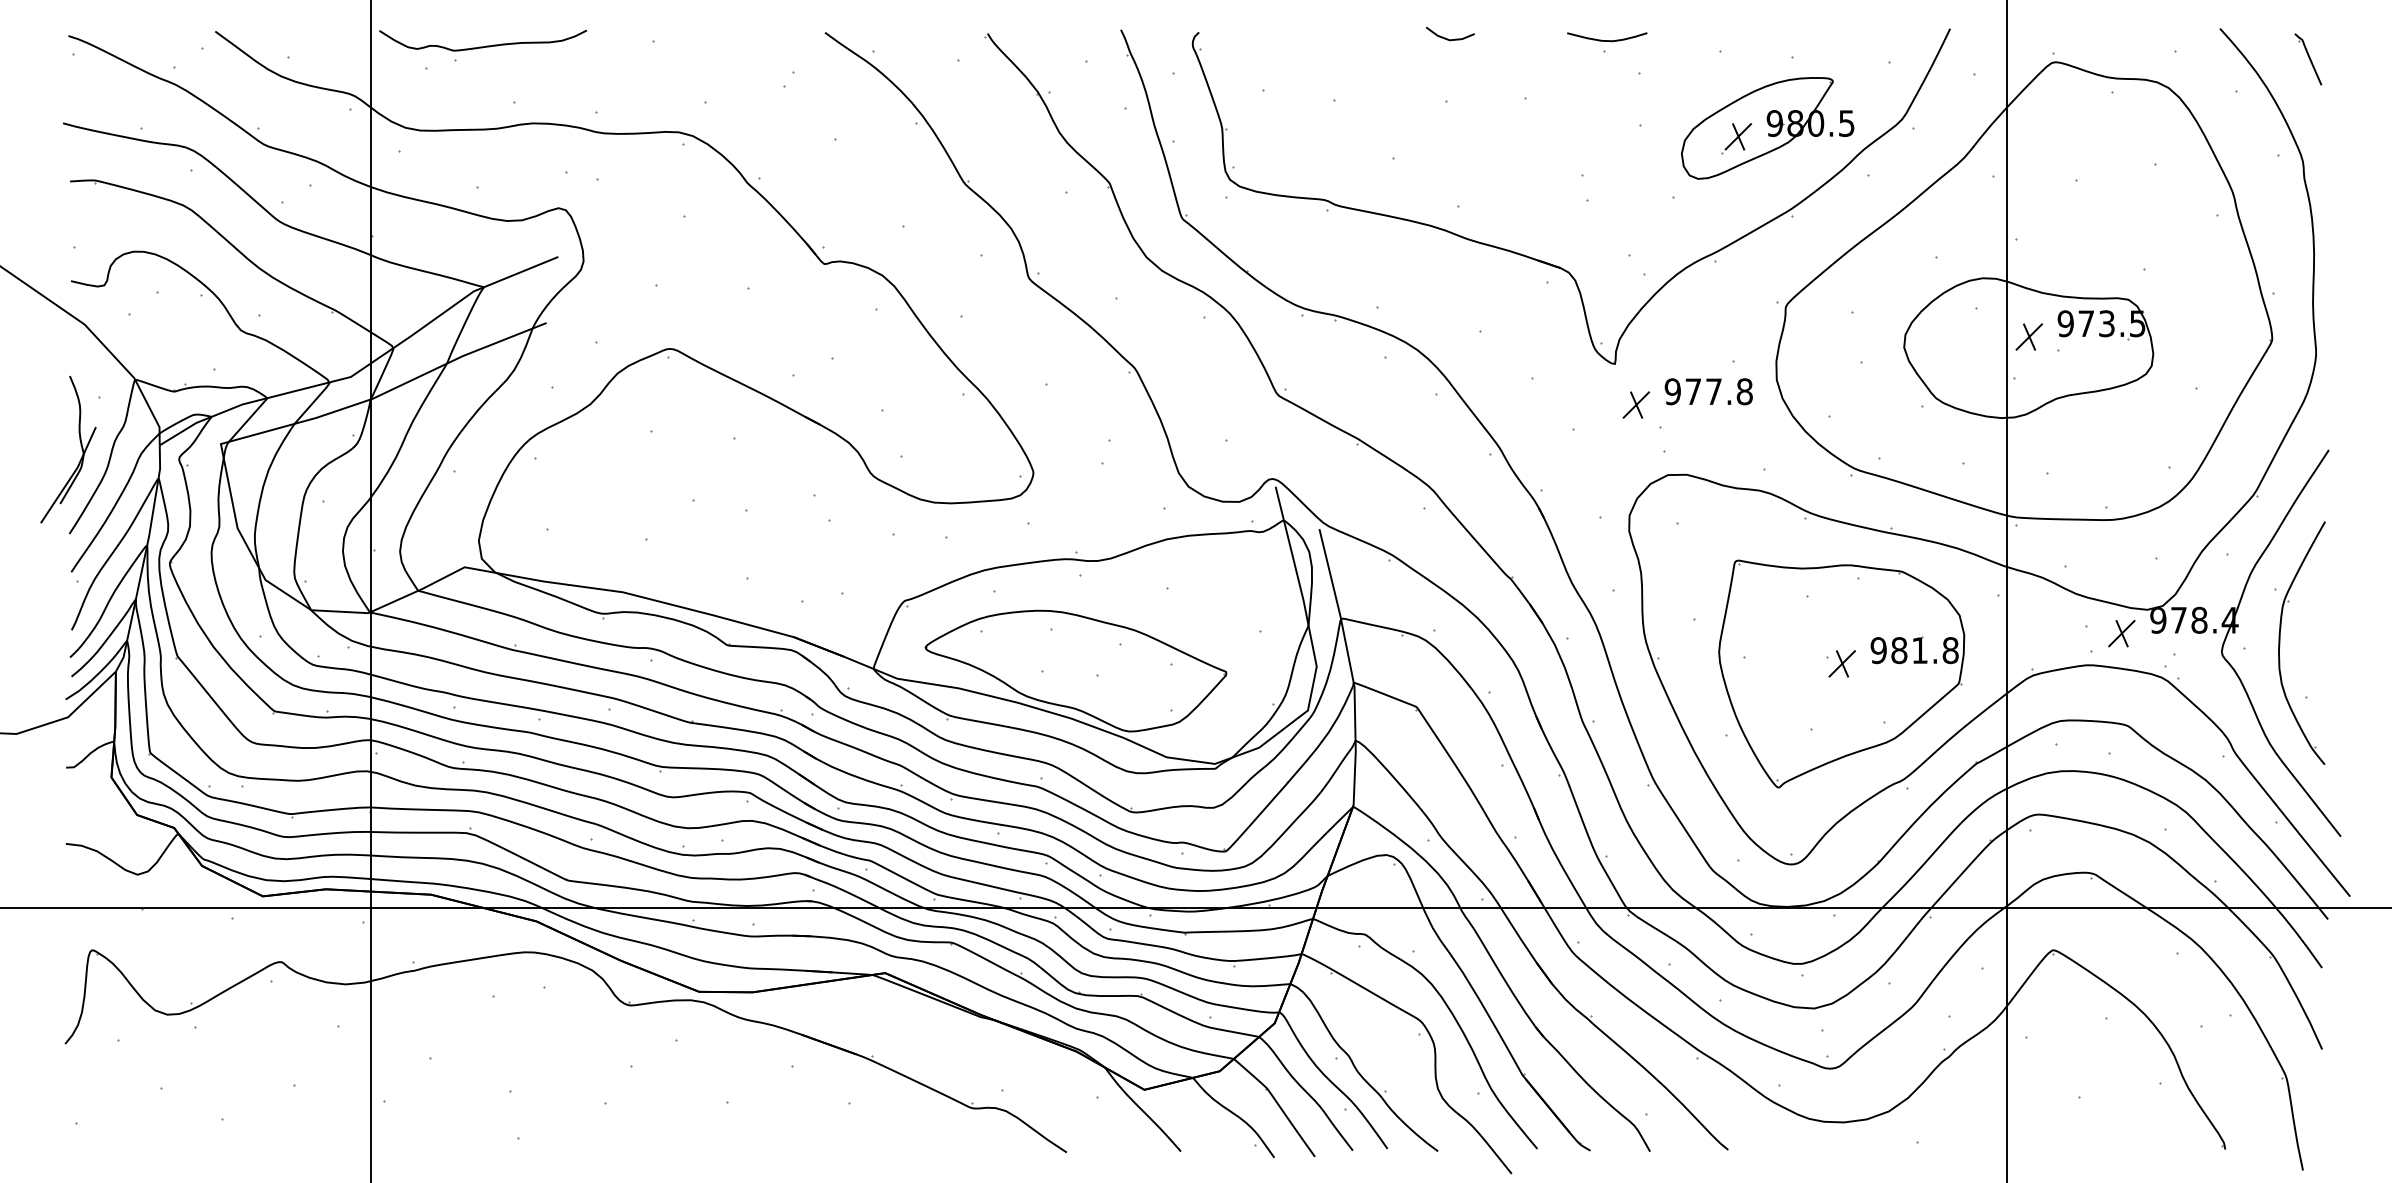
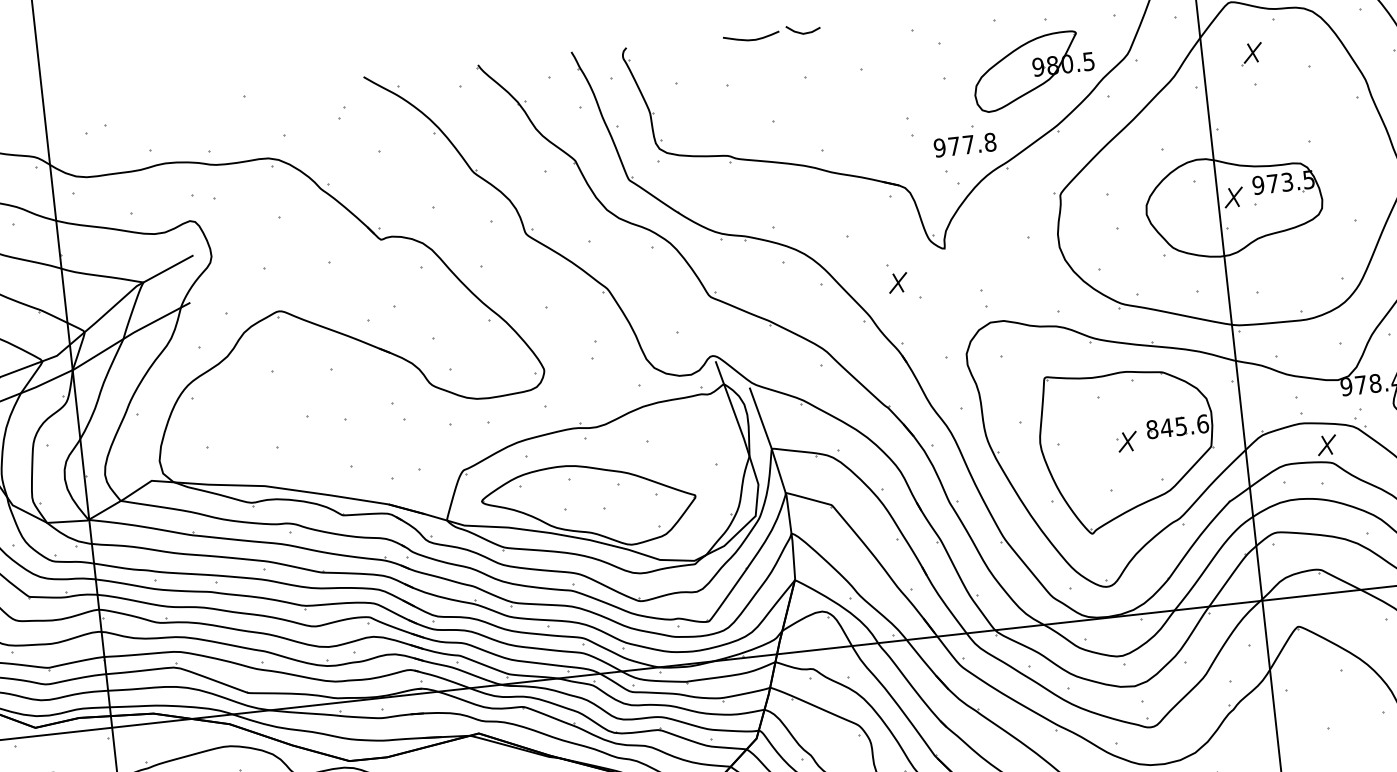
curve: (1607, 40) -> (751, 39), moved
curve: (486, 45) -> (126, 112), removed
part: (1736, 138) -> (1251, 54), moved
text: (1708, 391) -> (964, 144), moved
part: (1636, 404) -> (898, 282), moved
part: (2121, 633) -> (1326, 445), moved
text: (1914, 650) -> (1177, 426), 981.8 -> 845.6

